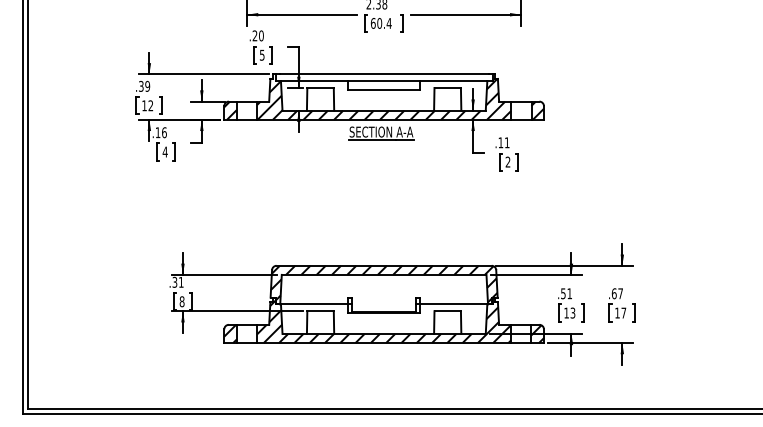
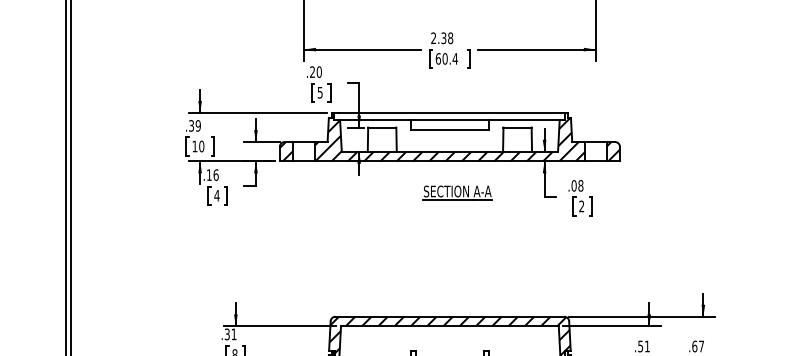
text: (150, 105) -> (201, 146), 12 -> 10
part: (381, 133) -> (457, 193), moved
text: (503, 142) -> (576, 185), .11 -> .08

